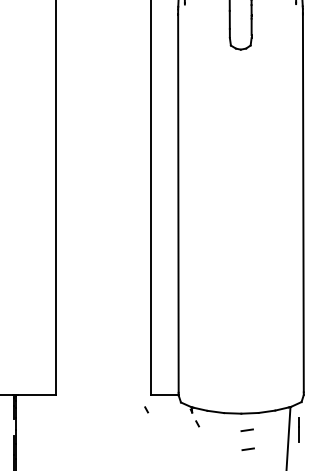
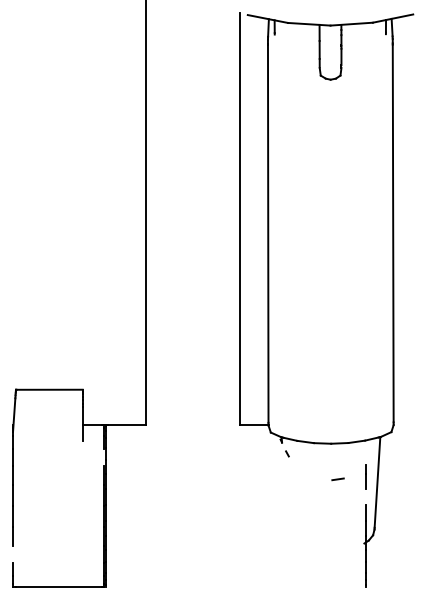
line: (146, 409) -> (236, 439), removed
line: (298, 429) -> (365, 476), moved
line: (246, 430) -> (336, 460), removed

